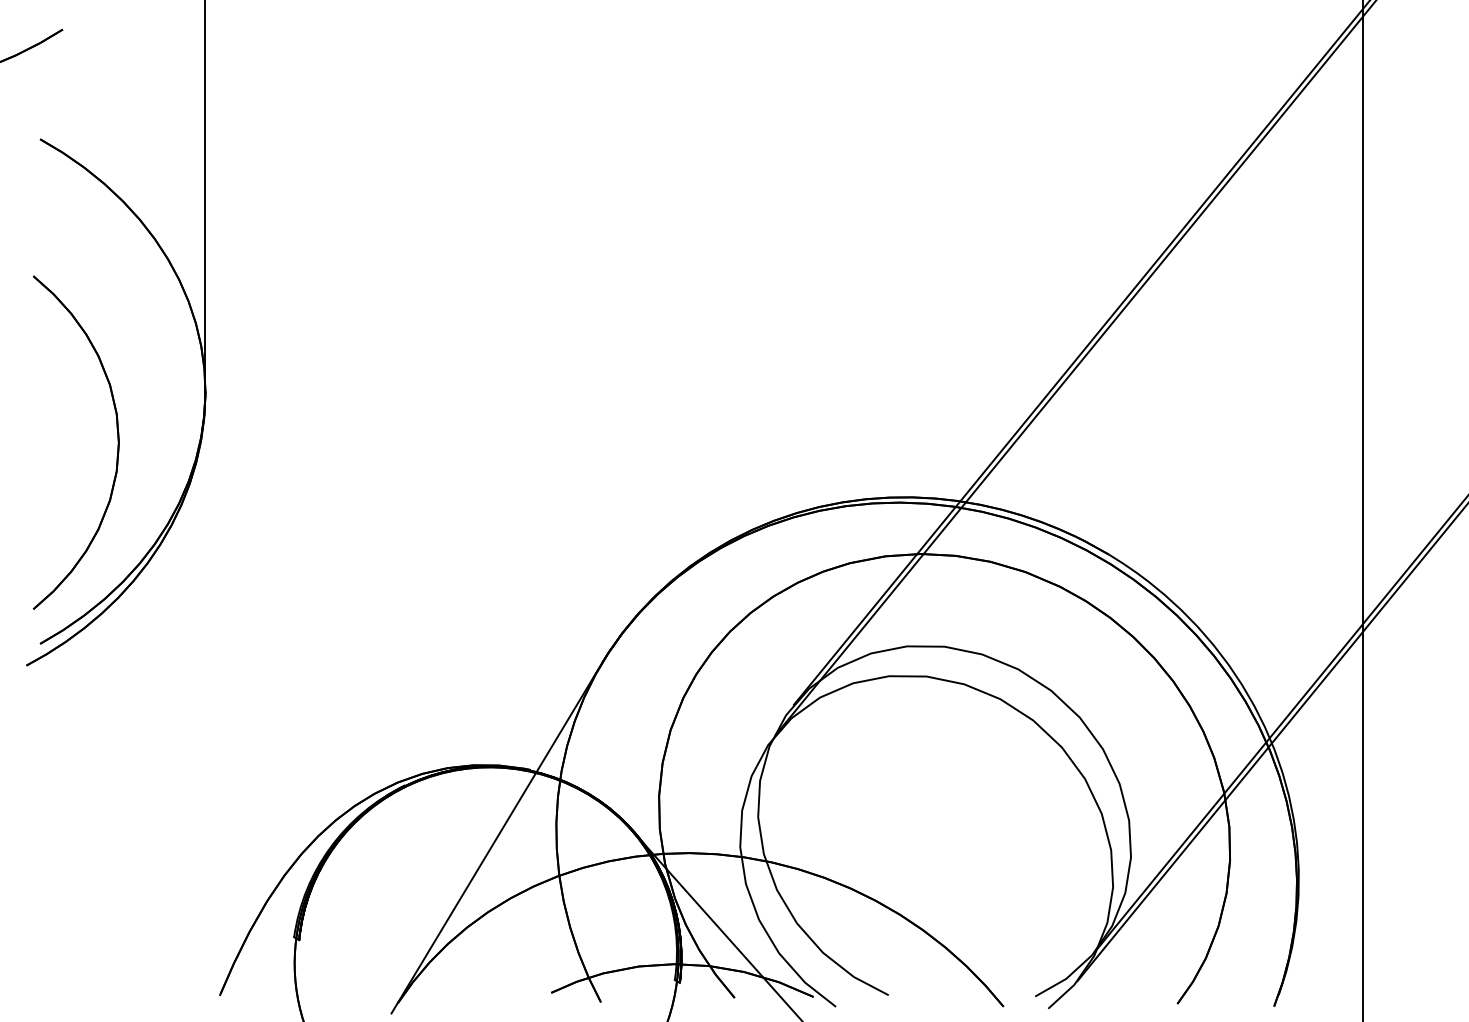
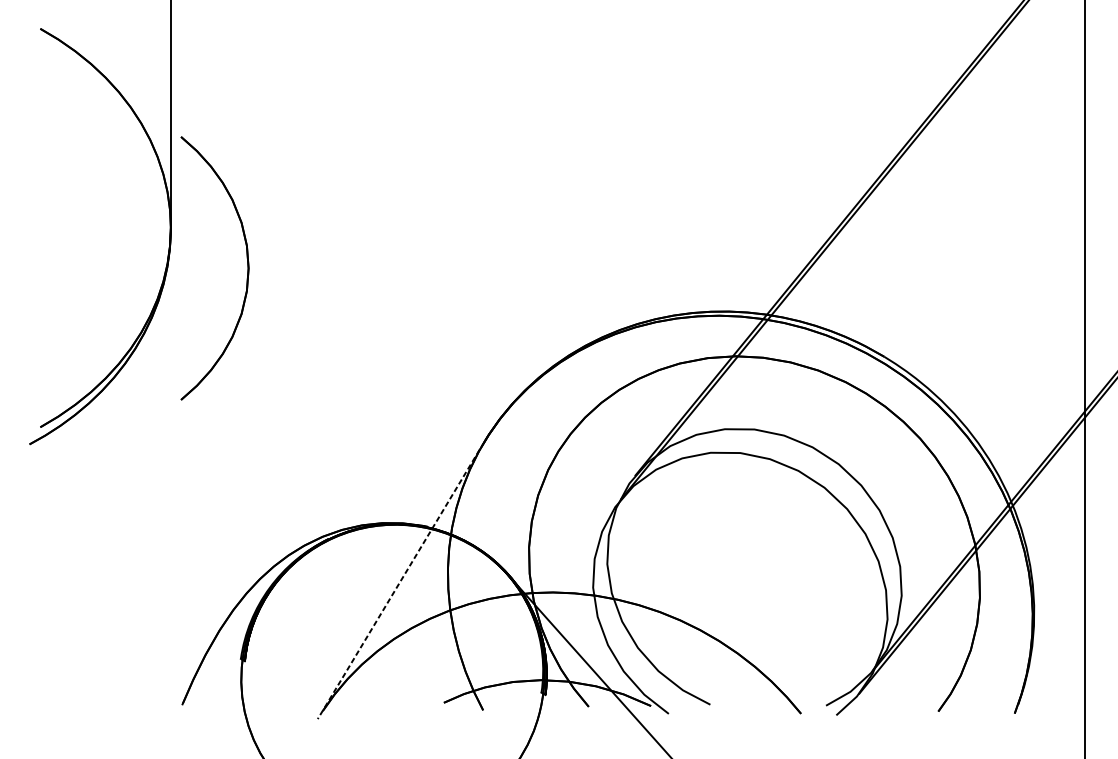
part: (117, 442) -> (247, 268), moved
line: (496, 838) -> (400, 580), solid -> dashed

